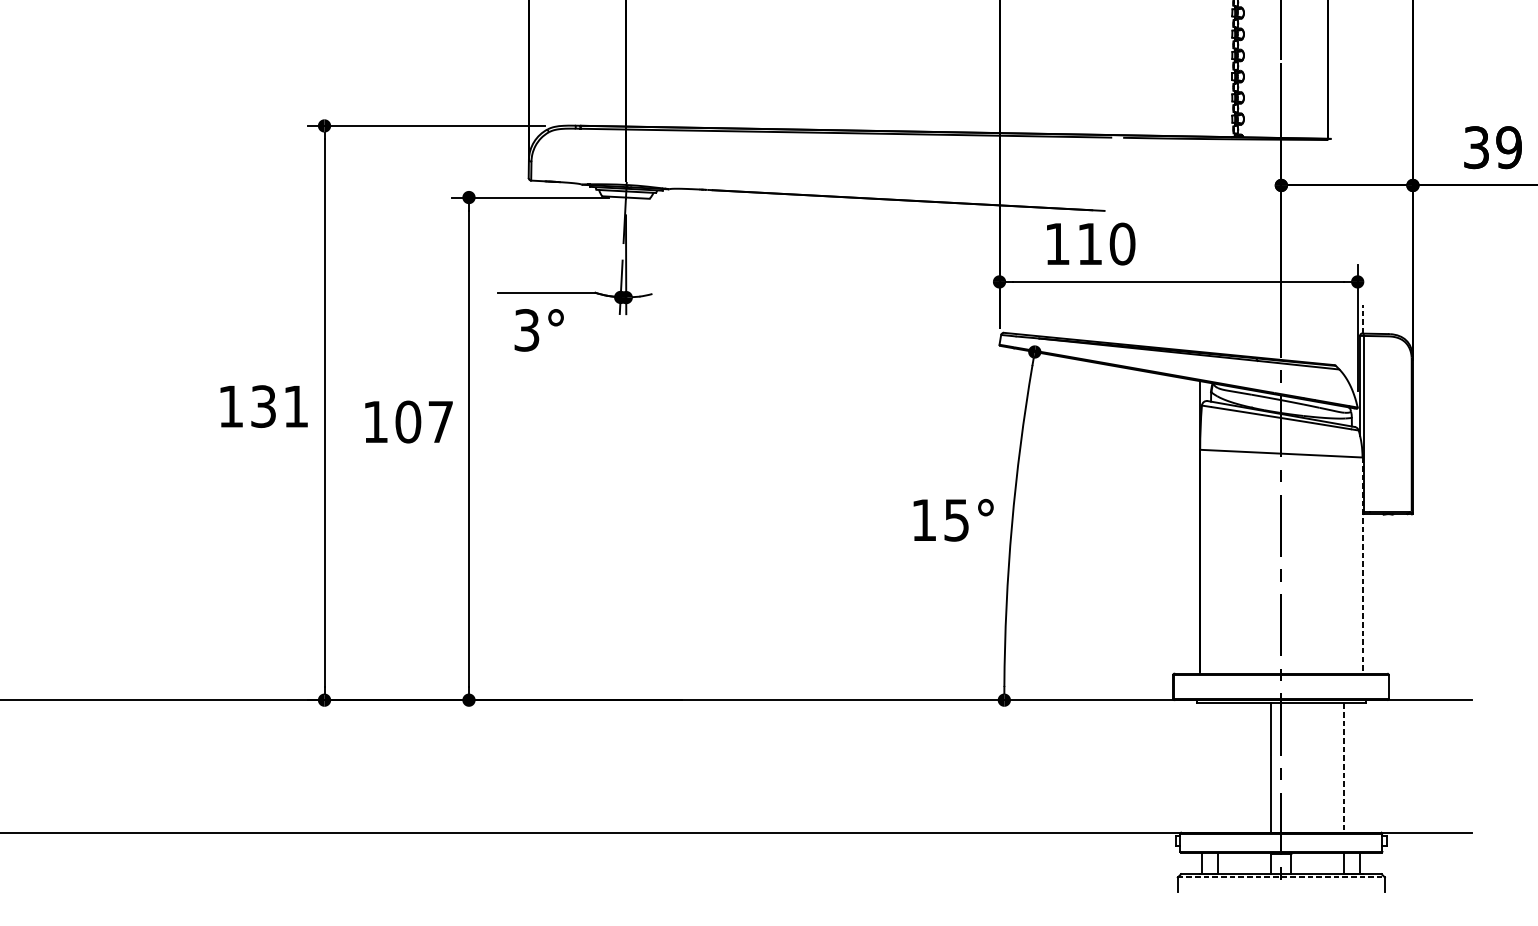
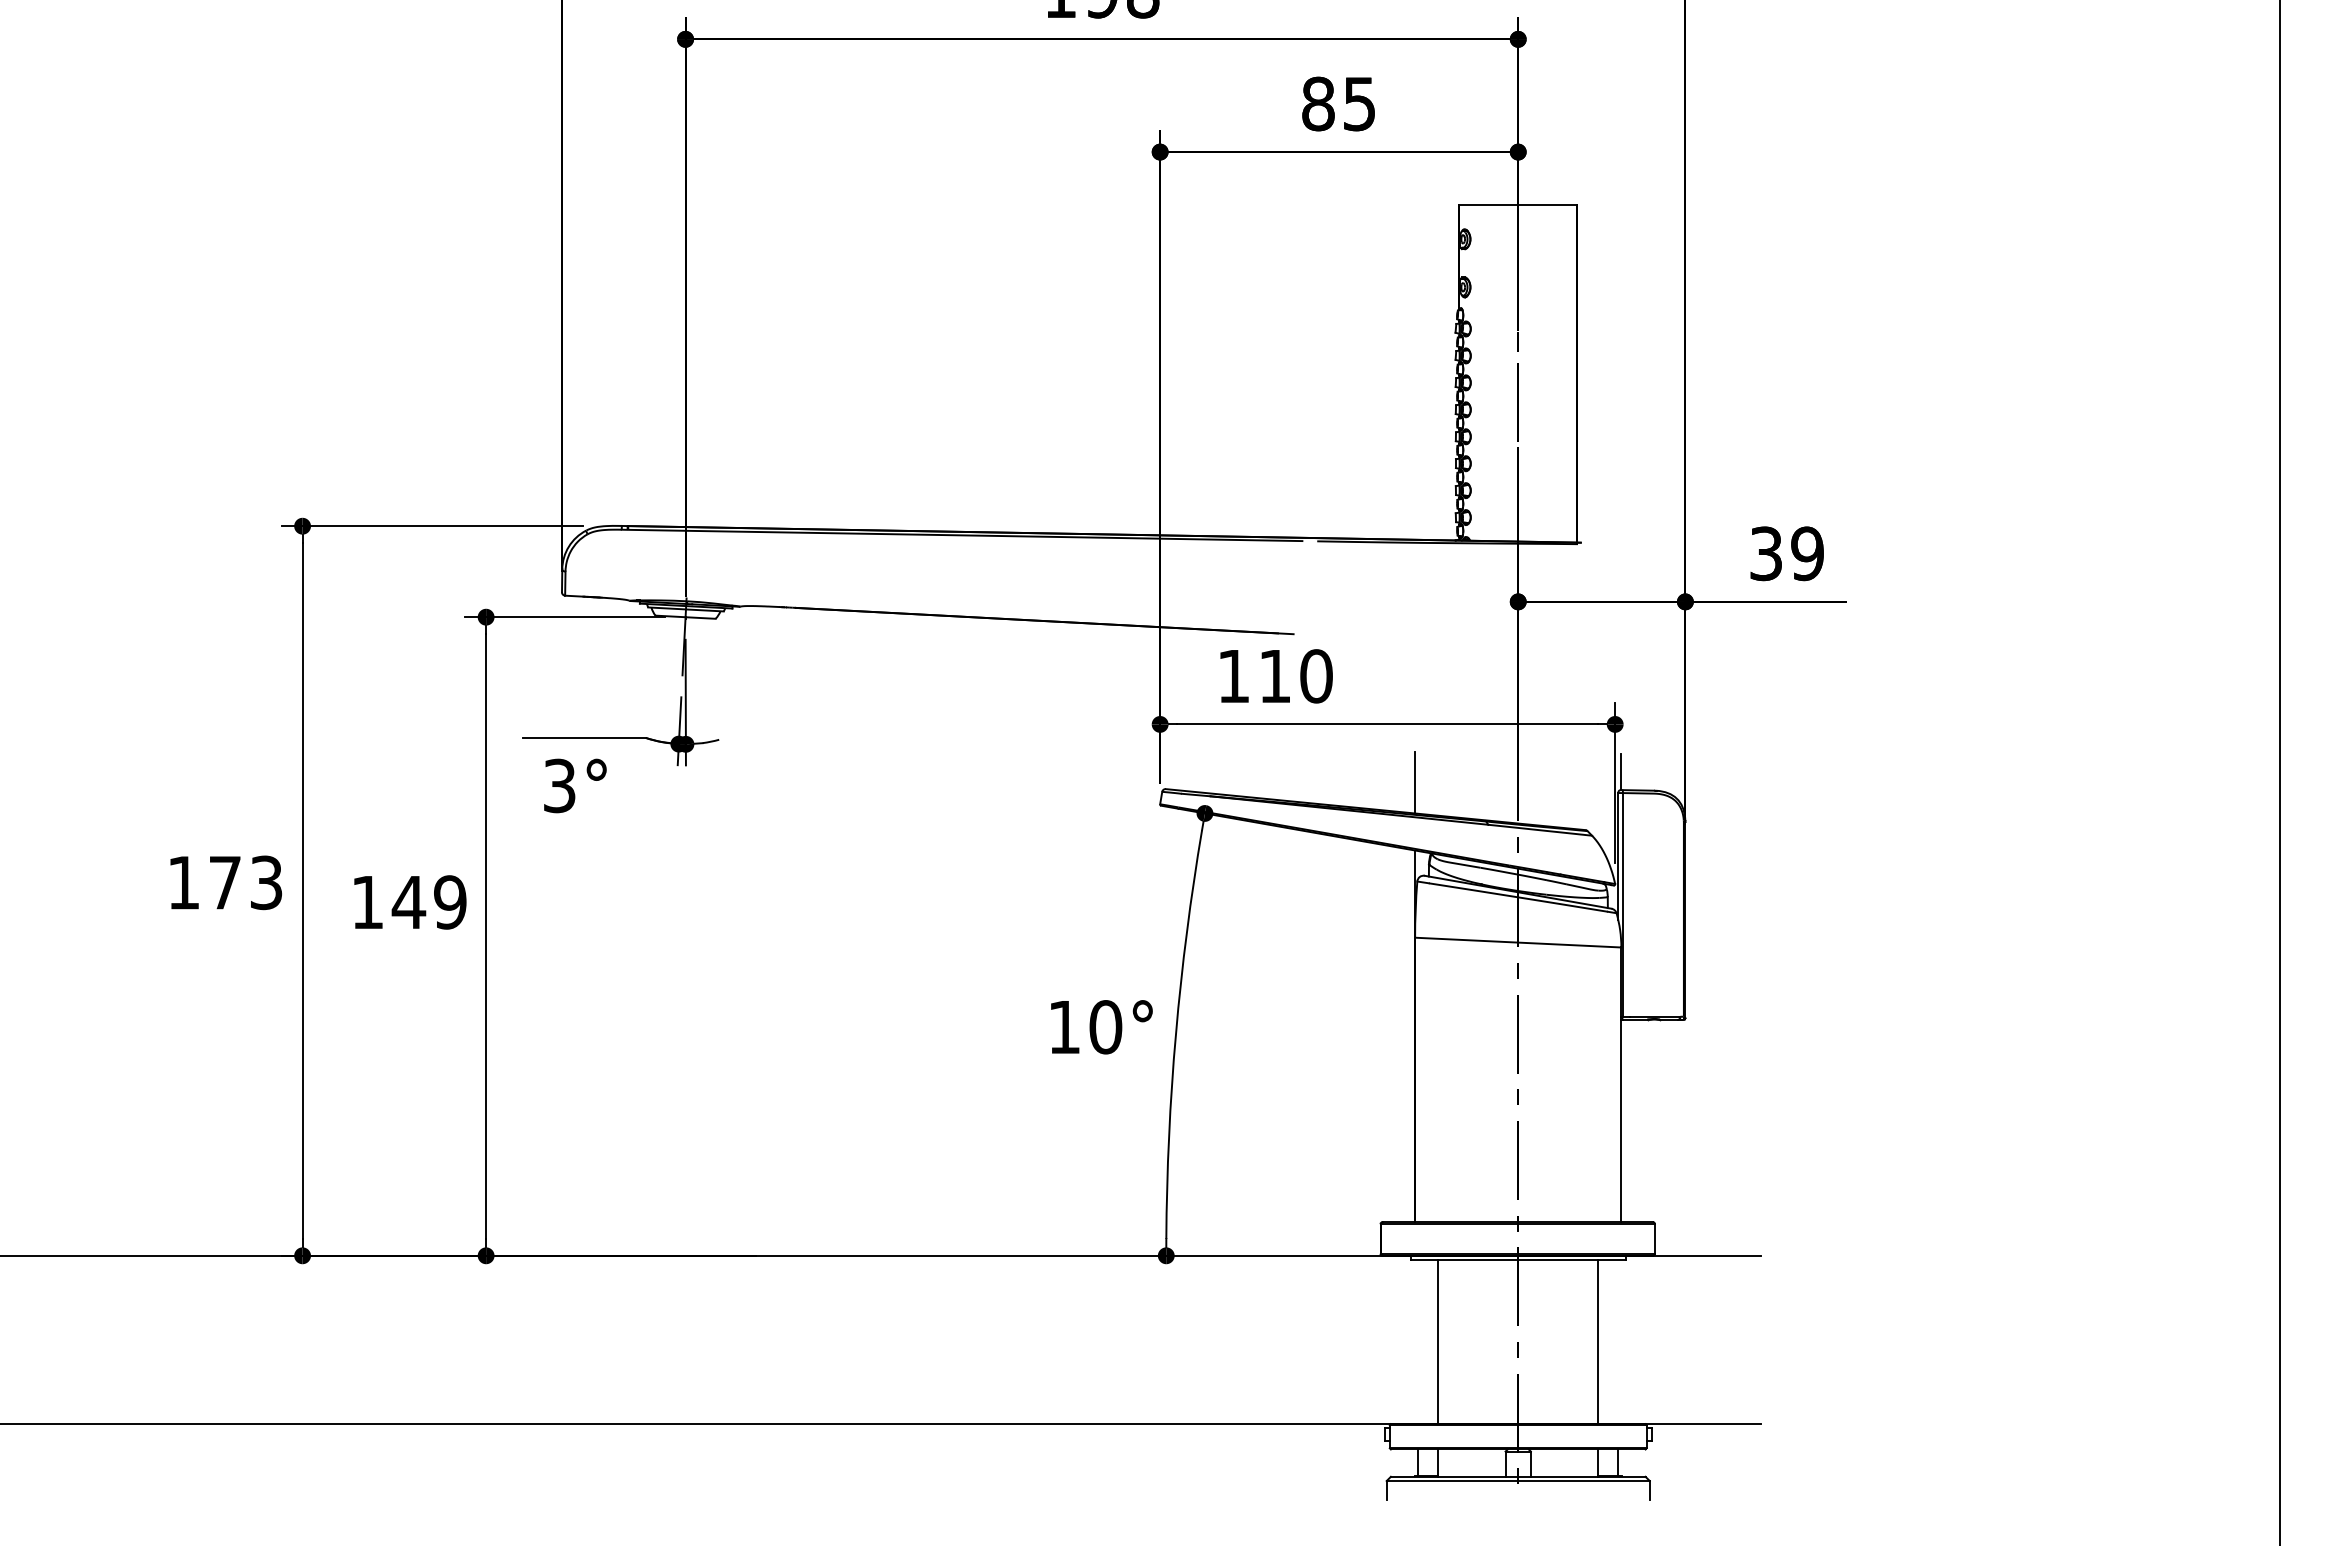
line: (1362, 318) -> (1621, 771), dashed -> solid
line: (1200, 327) -> (1415, 782), added
text: (279, 406) -> (245, 882), 131 -> 173
text: (423, 422) -> (428, 902), 107 -> 149
text: (956, 520) -> (1105, 1027), 15° -> 10°
line: (1362, 566) -> (1621, 1085), dashed -> solid
line: (1271, 768) -> (1438, 1342), moved
line: (1344, 768) -> (1598, 1342), dashed -> solid
line: (1281, 877) -> (1518, 1481), dashed -> solid

